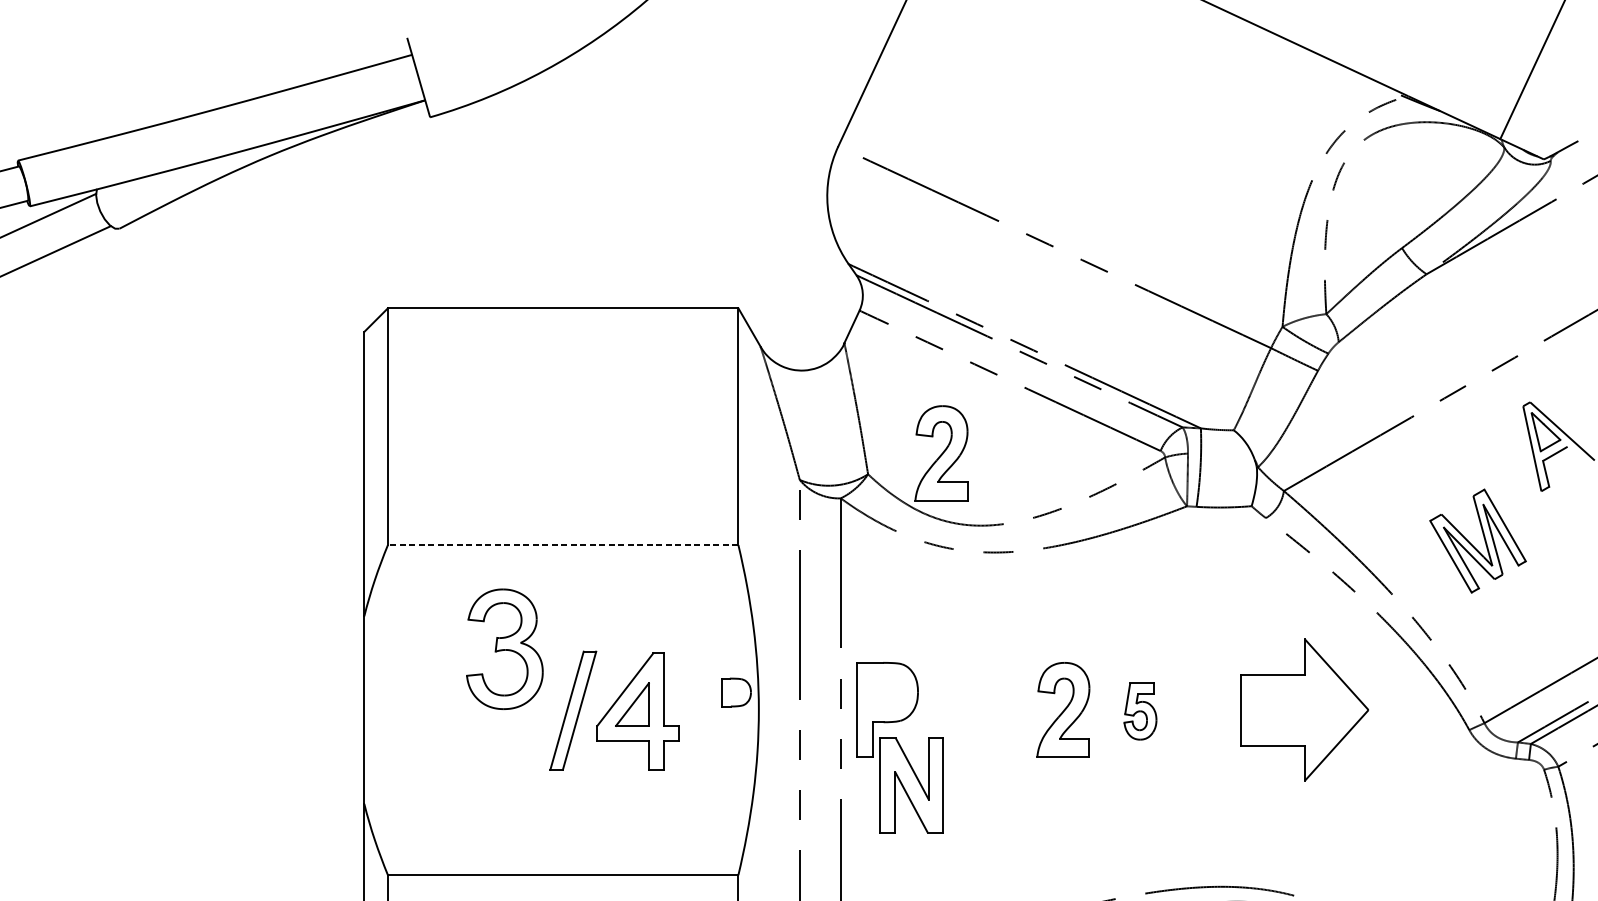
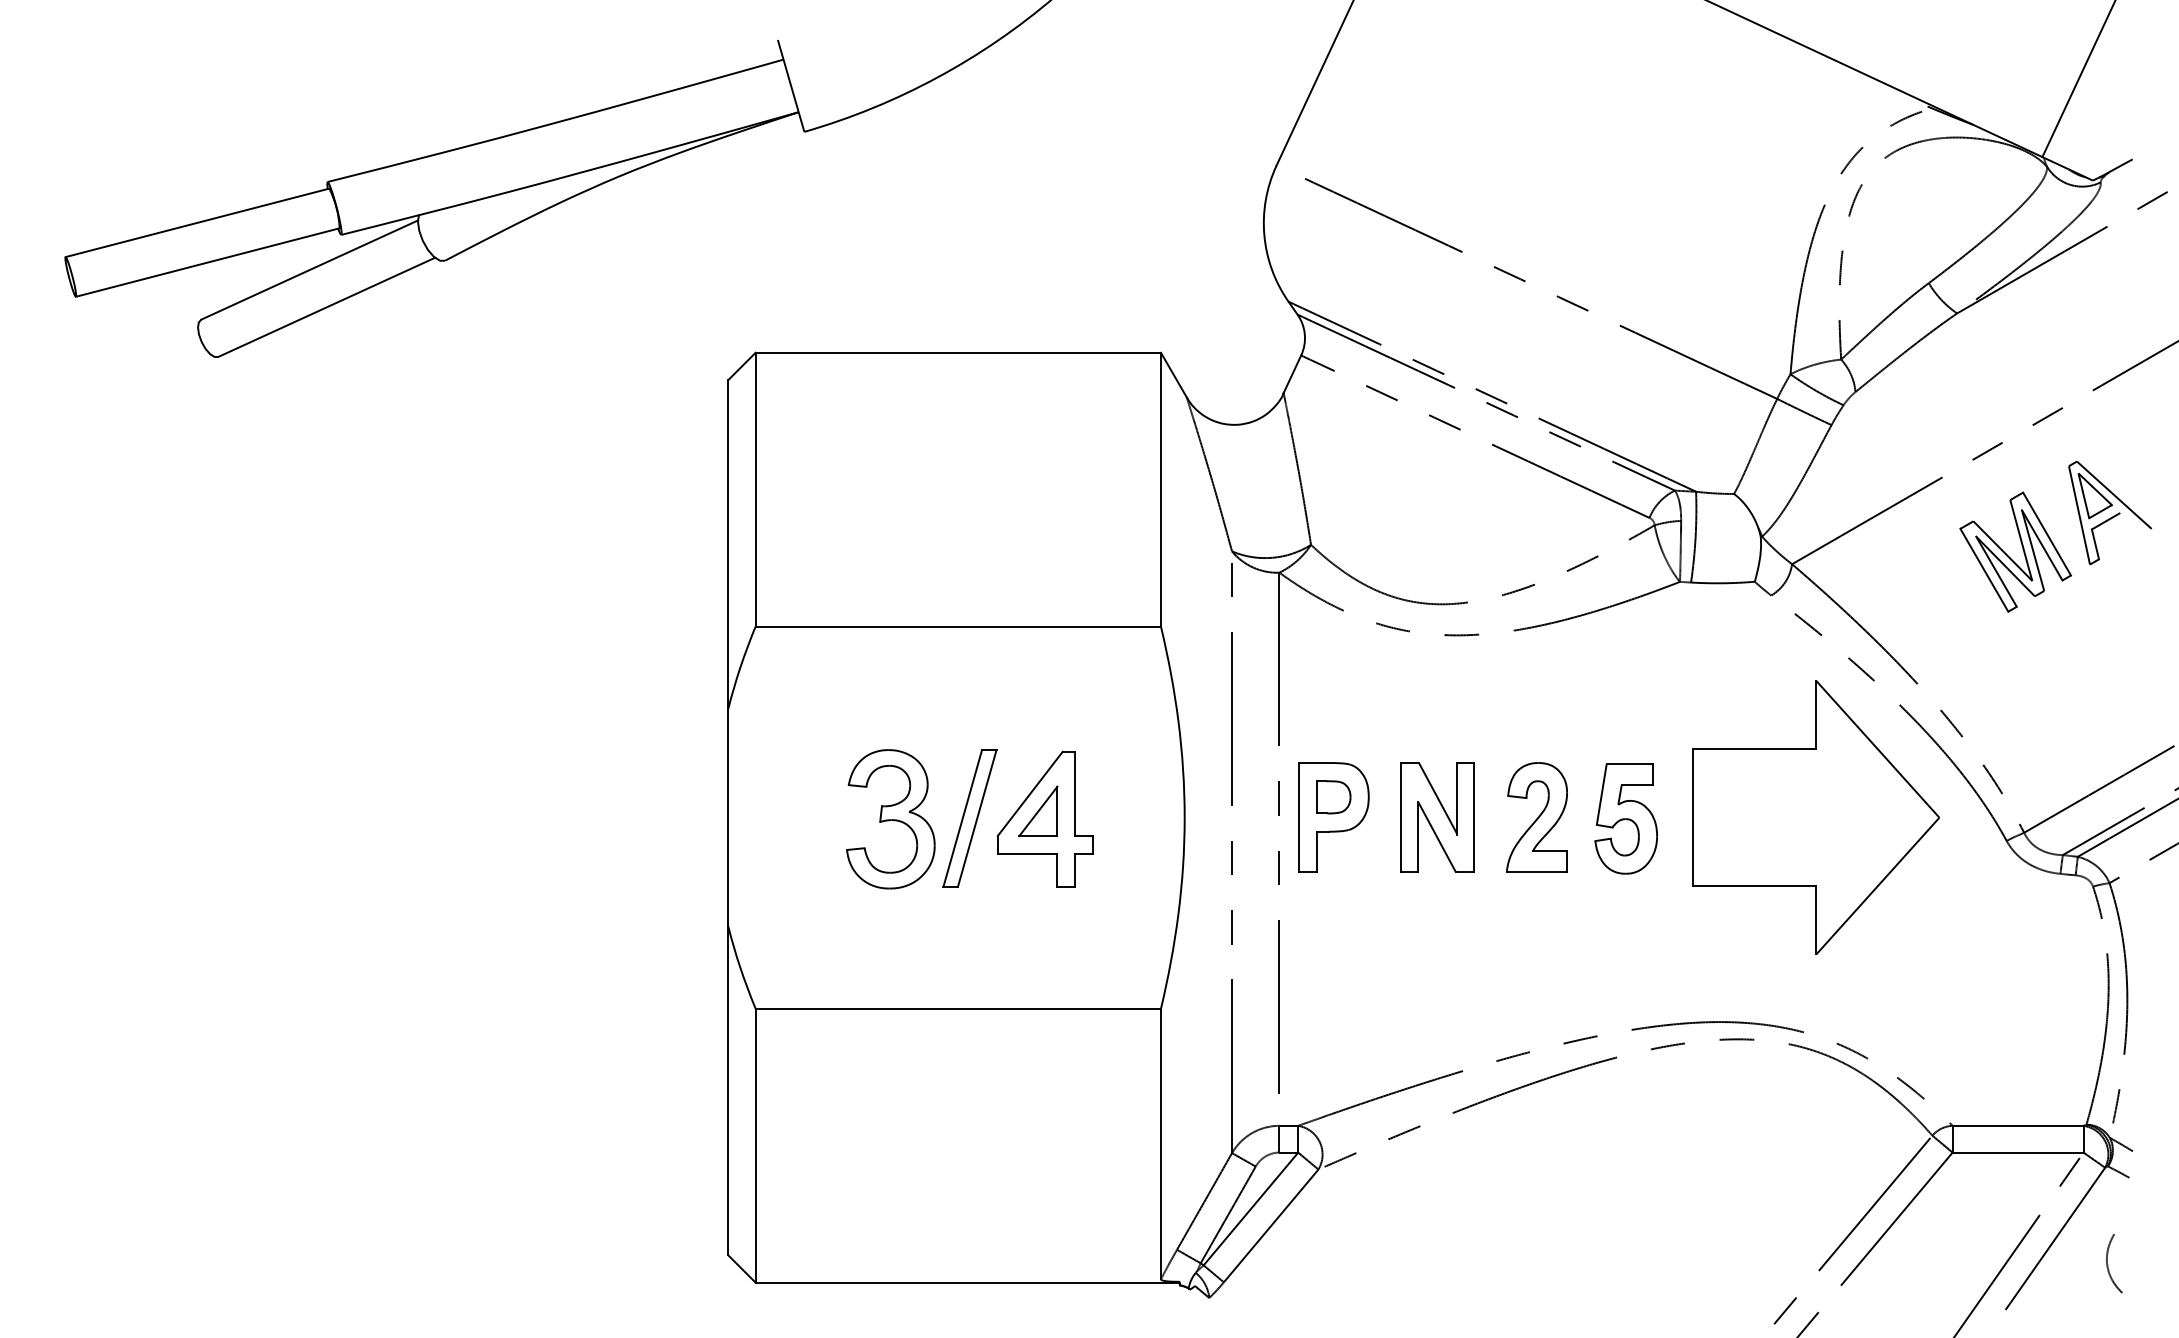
part: (941, 453) -> (1395, 520), removed
part: (1483, 538) -> (2022, 549), moved
line: (563, 544) -> (958, 626), dashed -> solid
part: (504, 649) -> (890, 819), moved
part: (736, 692) -> (1333, 797), moved
part: (1304, 709) -> (1815, 817), size x1.67
part: (1139, 710) -> (1625, 818), size x1.67
part: (911, 785) -> (1437, 817), moved

